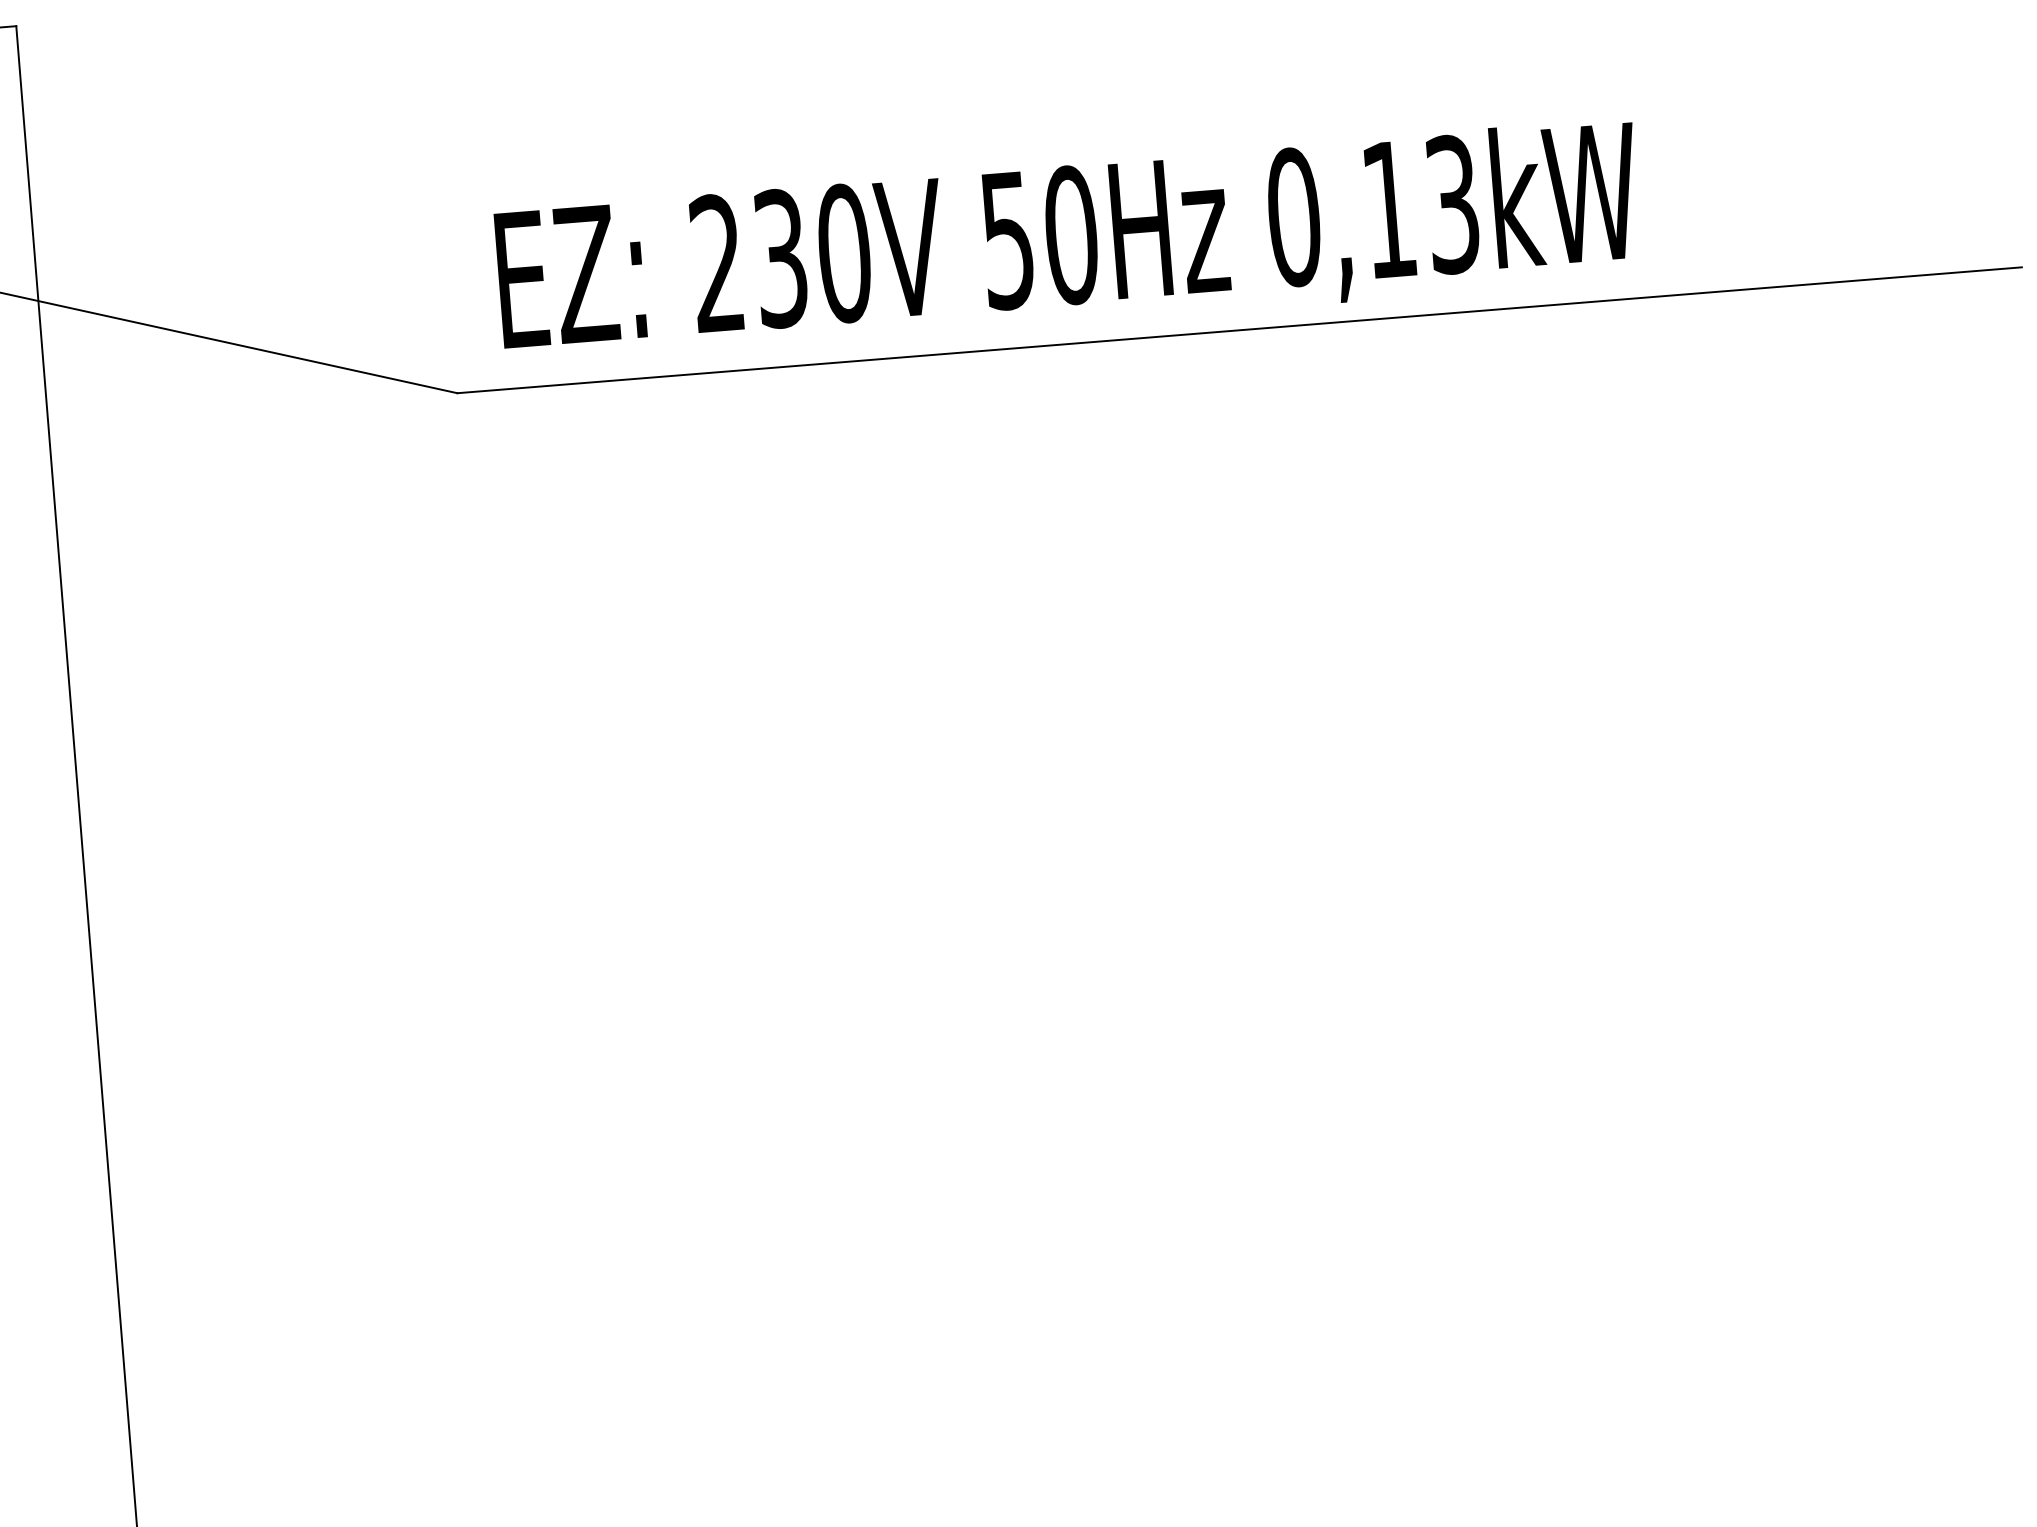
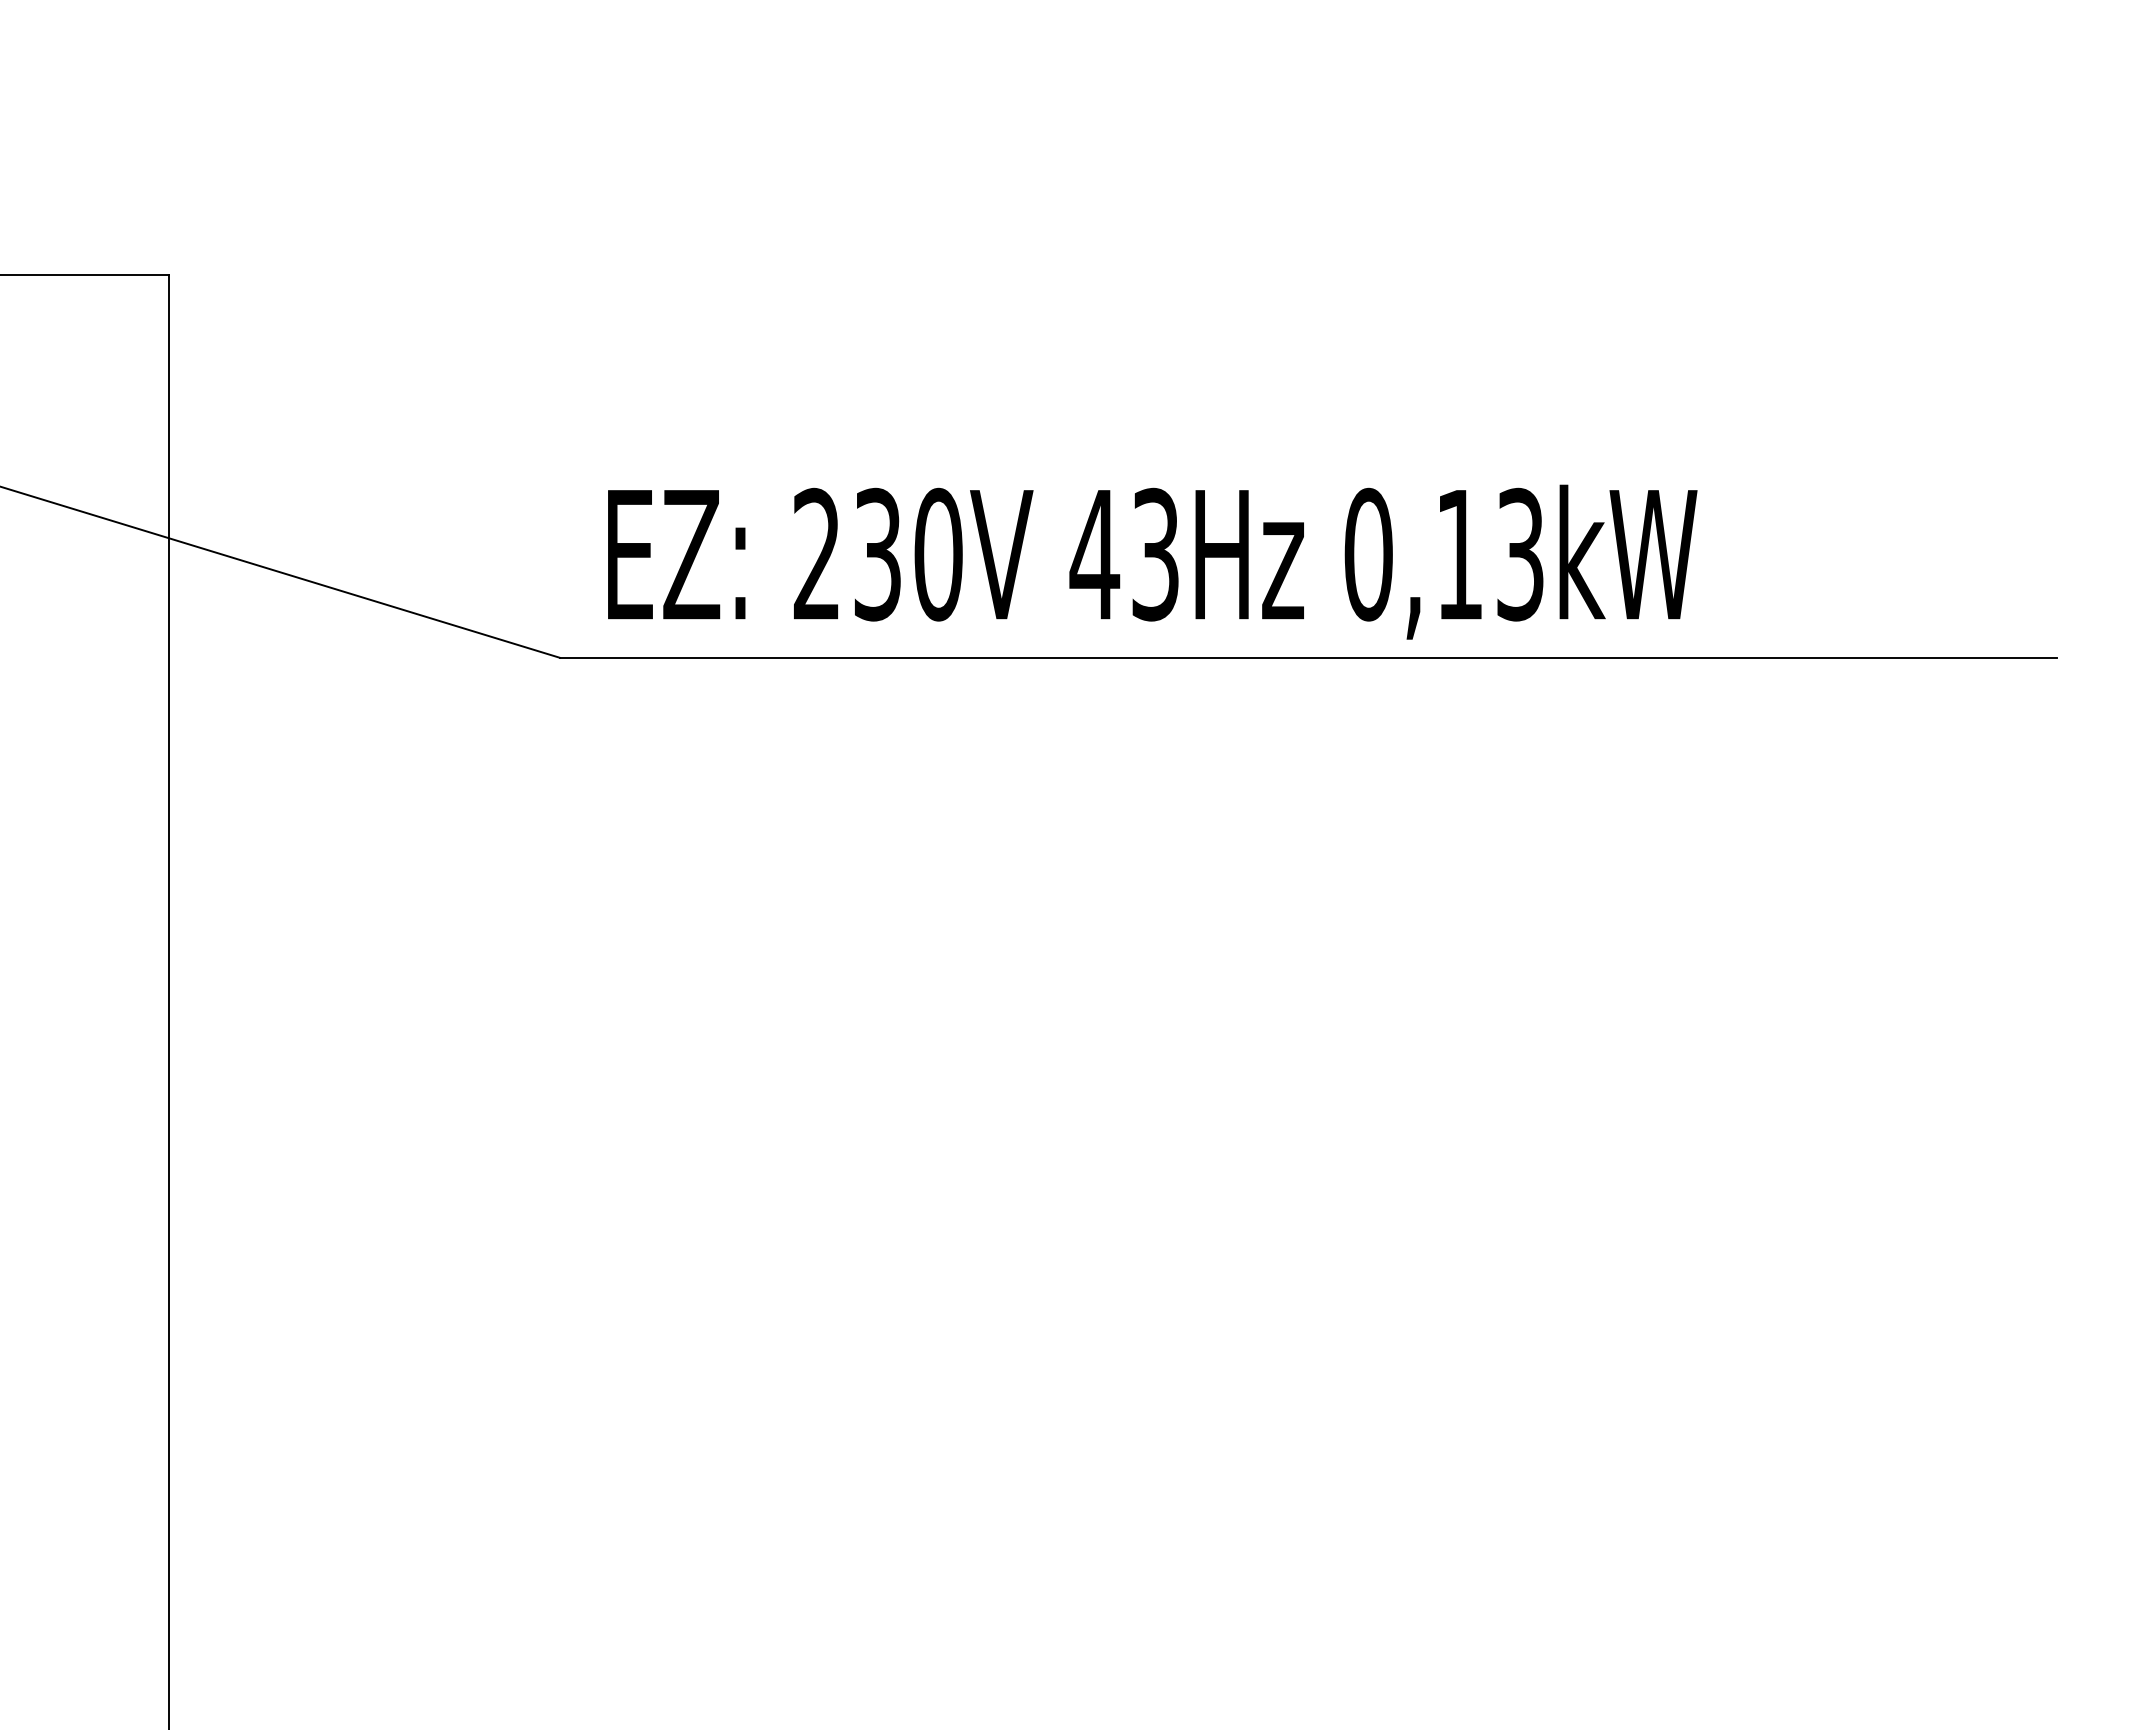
text: (1038, 237) -> (1124, 554), 50Hz -> 43Hz

